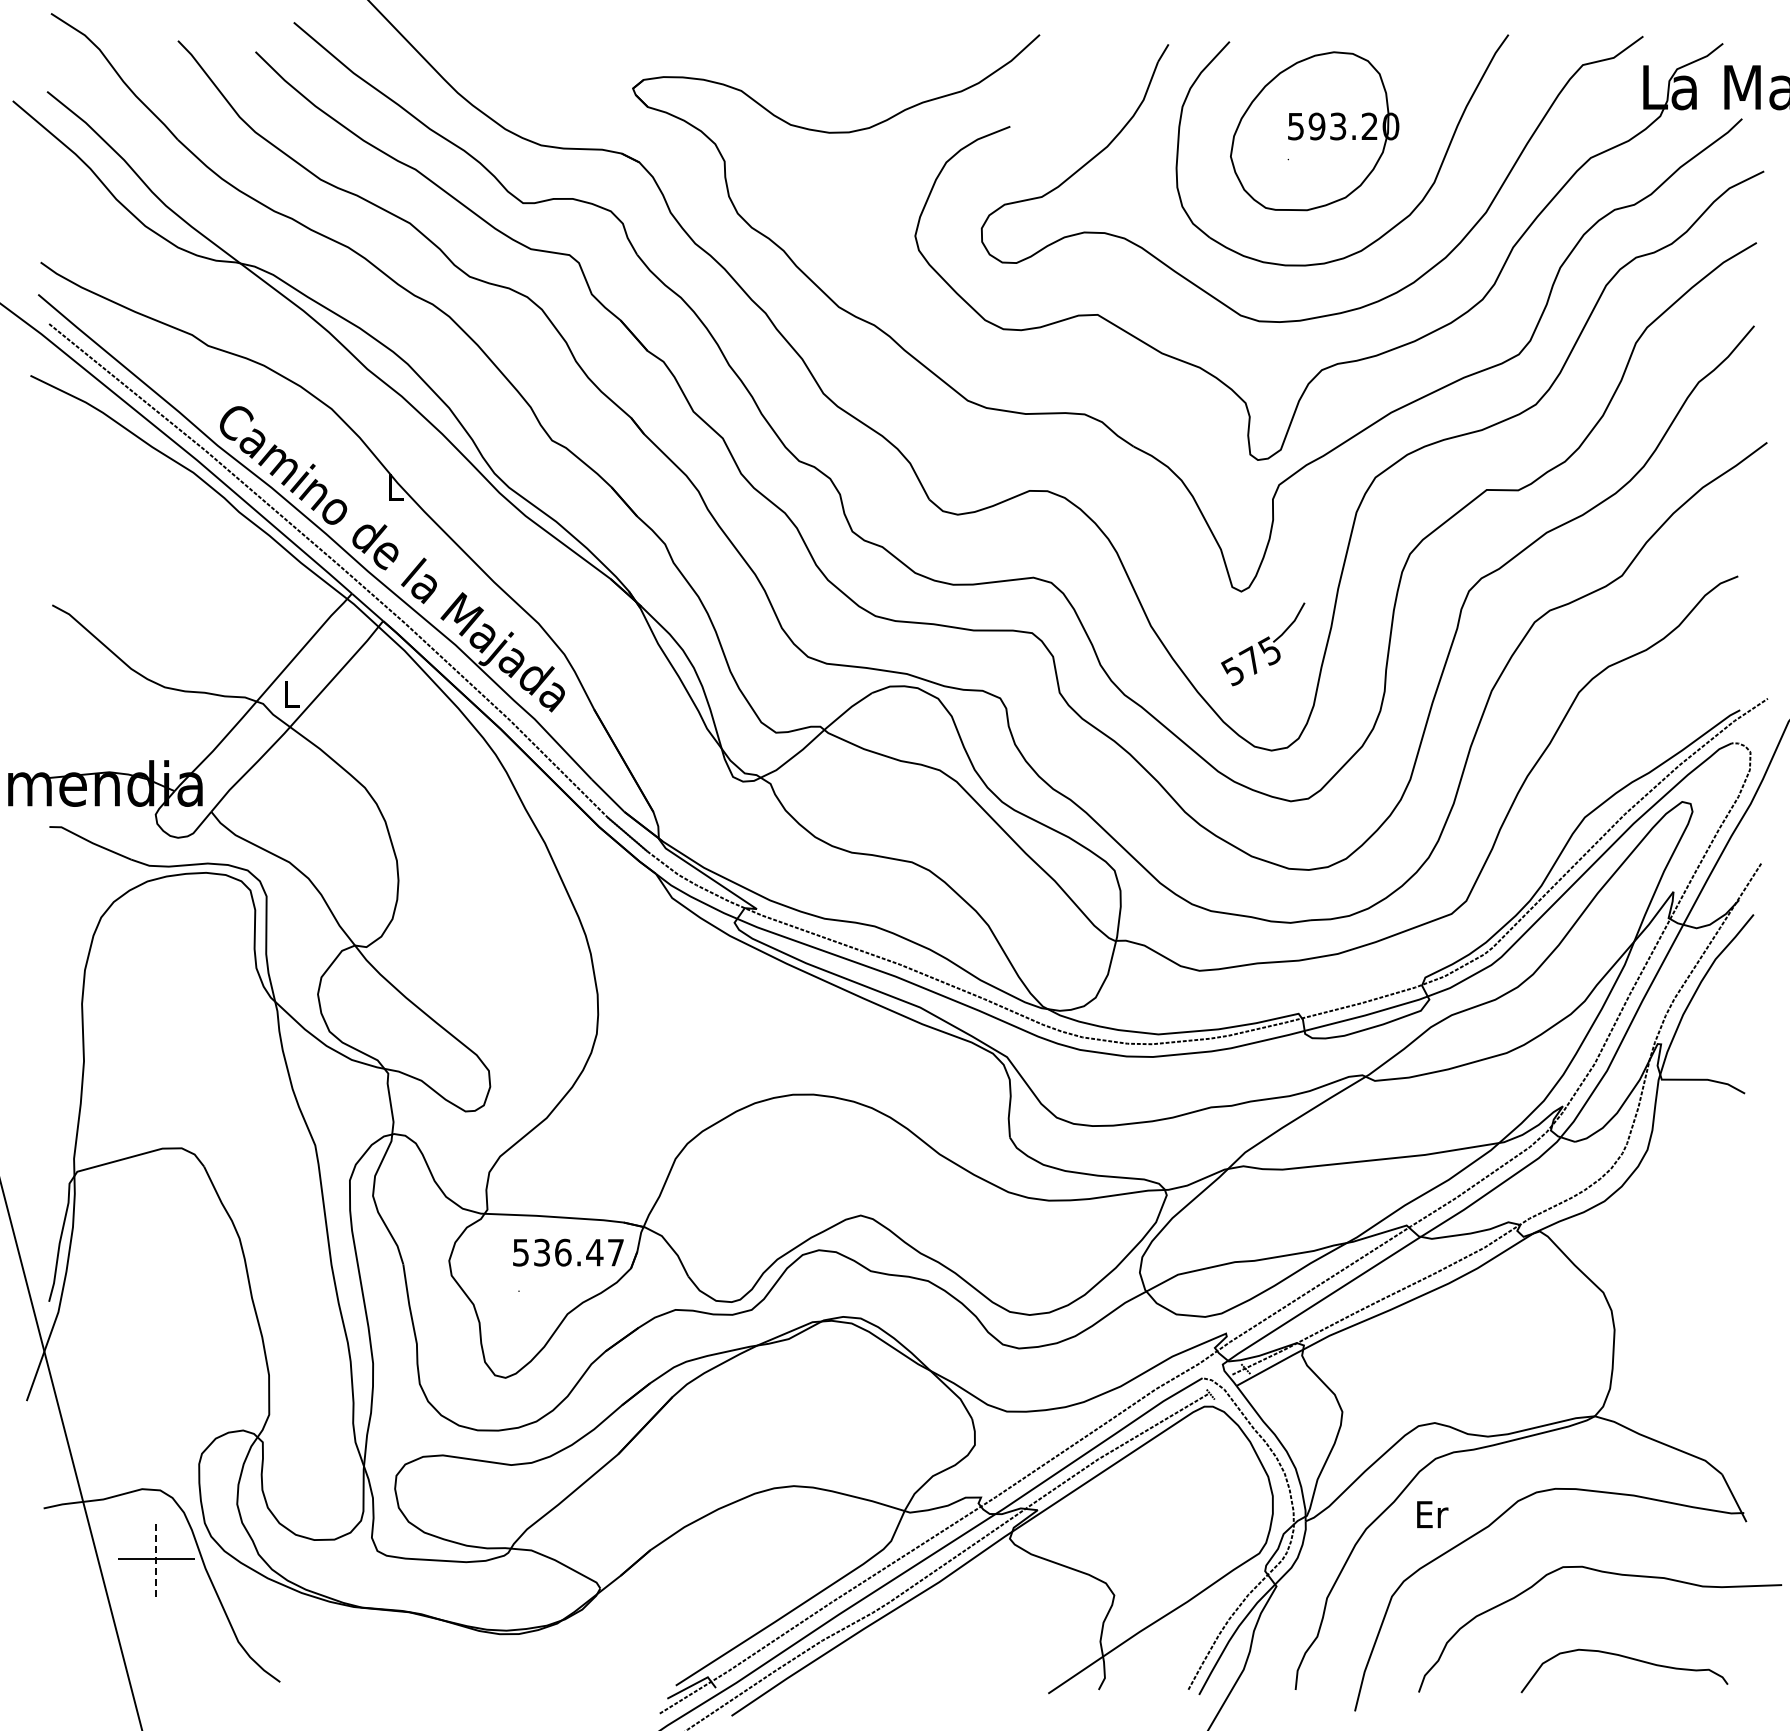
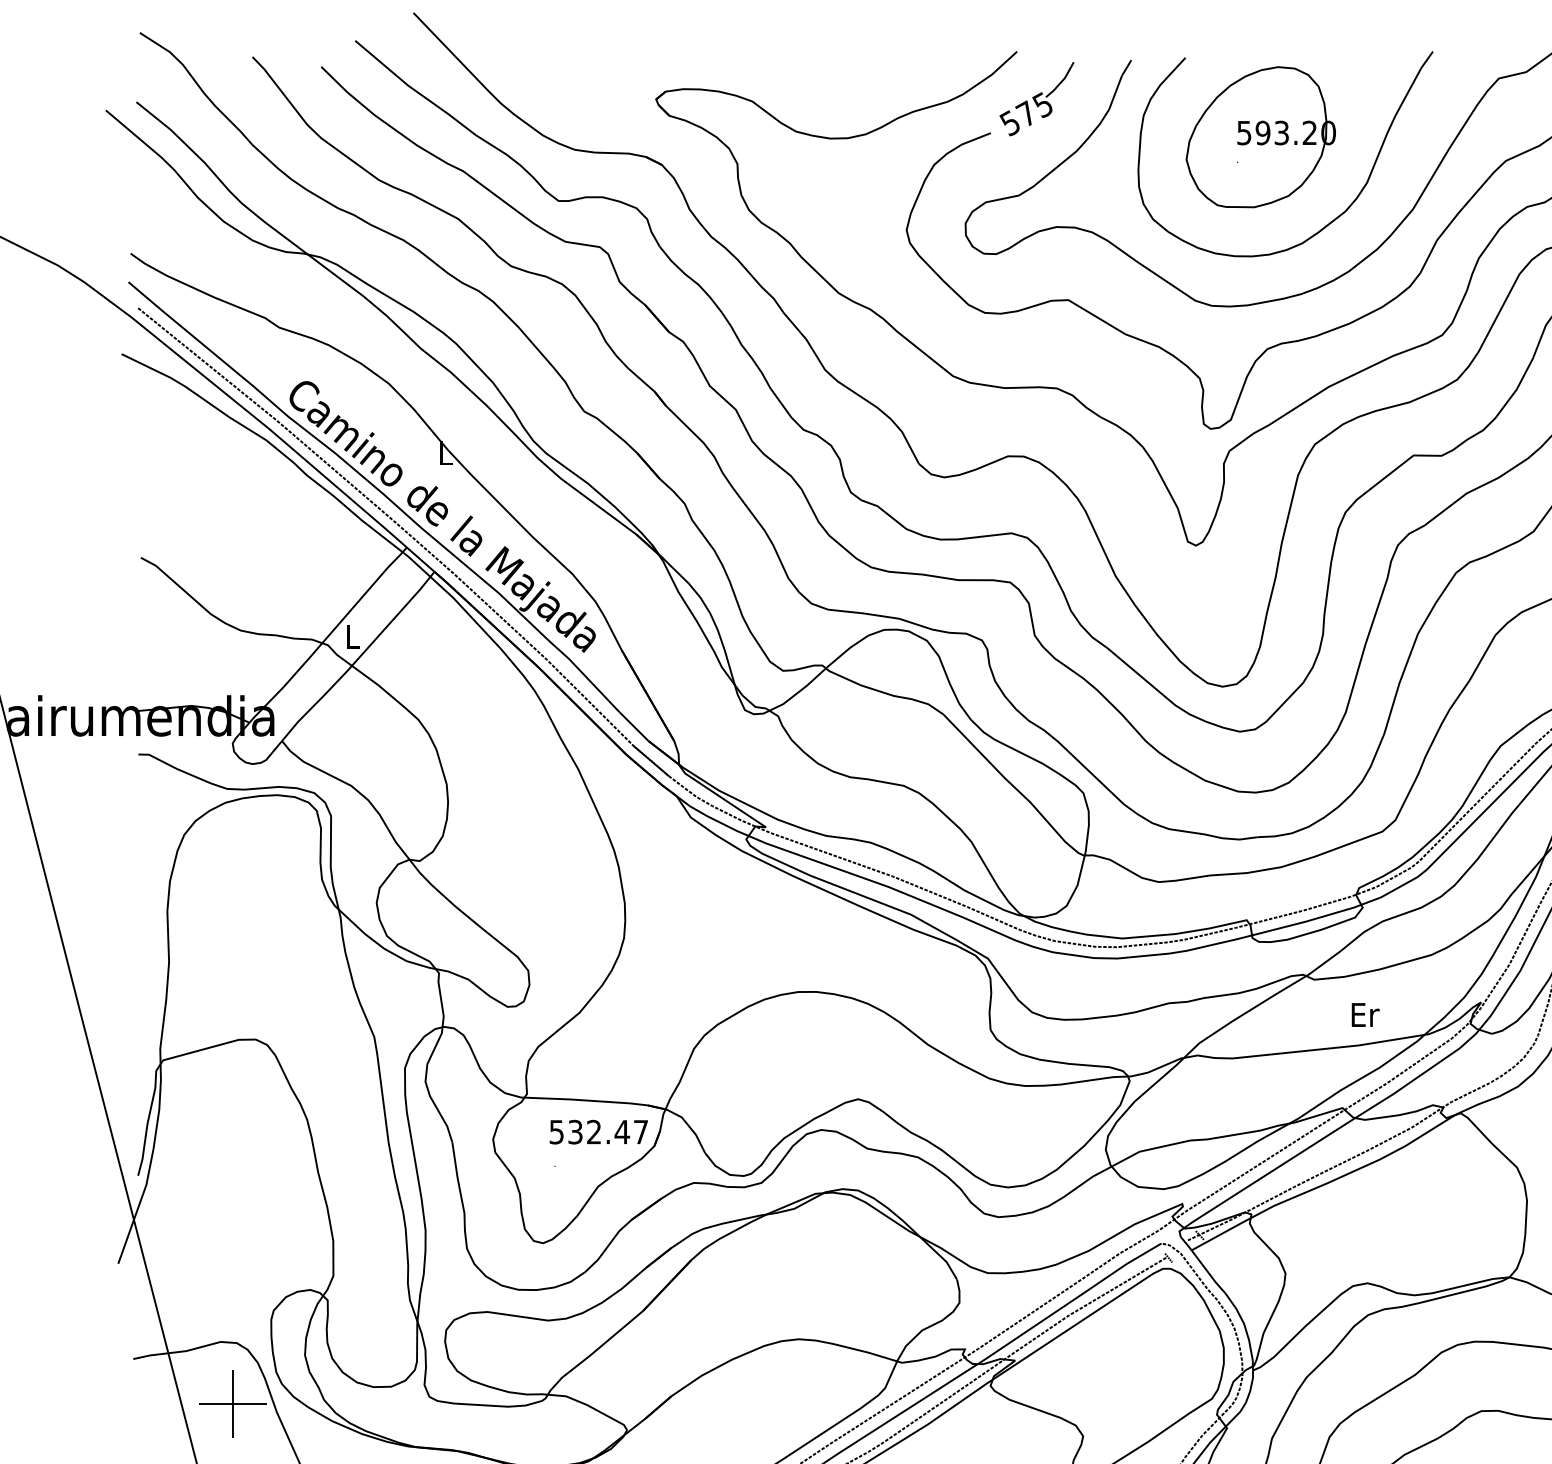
part: (1263, 644) -> (1037, 99), moved
text: (563, 1252) -> (594, 1131), 536.47 -> 532.47
text: (1432, 1514) -> (1365, 1014), moved
line: (156, 1558) -> (233, 1403), dashed -> solid

